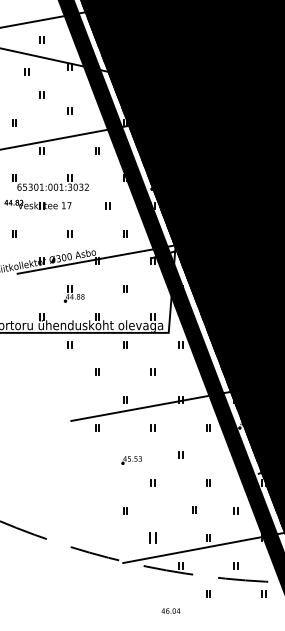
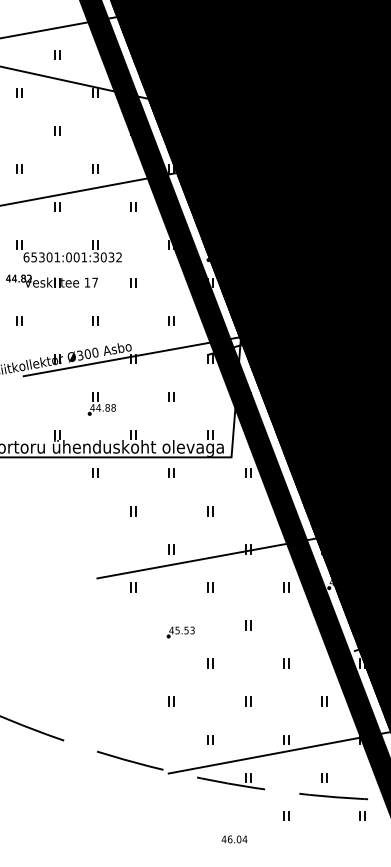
part: (26, 71) -> (19, 92), moved
part: (69, 110) -> (95, 168), moved
part: (107, 205) -> (133, 282), moved
part: (194, 509) -> (248, 701), moved
part: (153, 538) -> (210, 739), size x0.62

